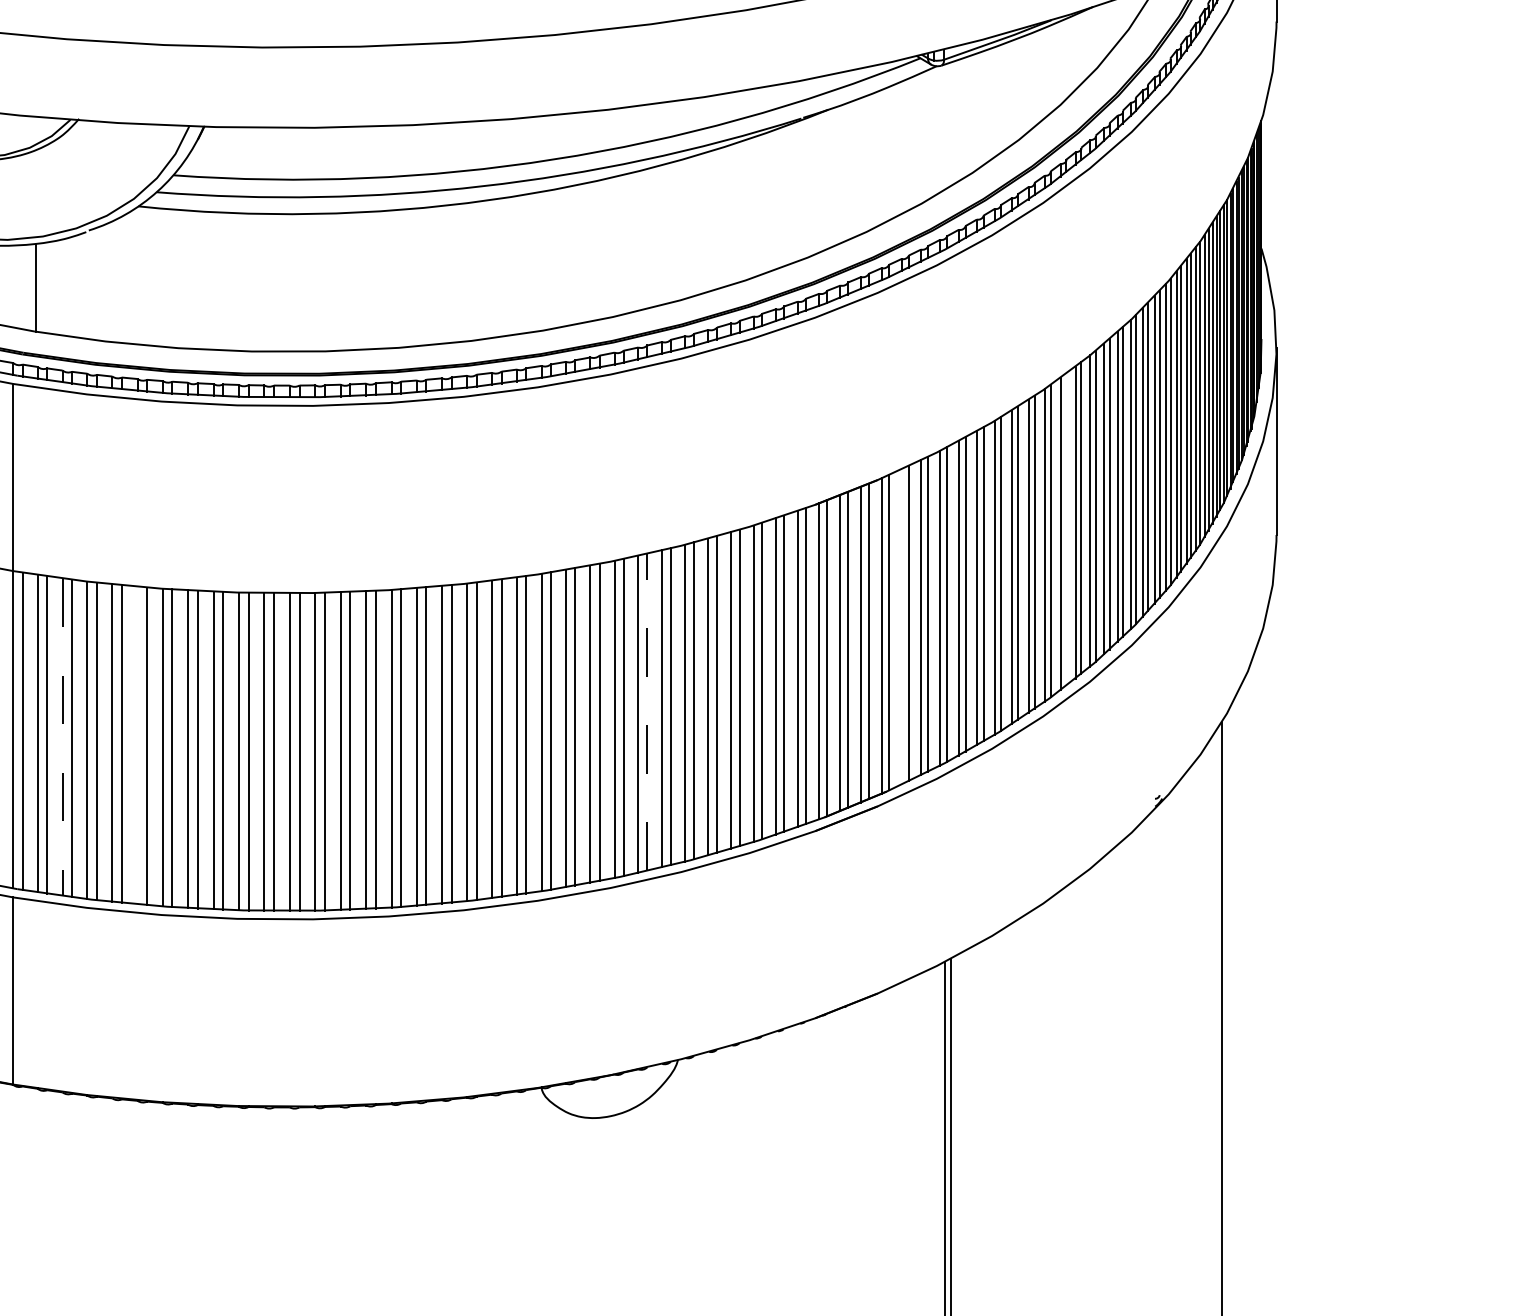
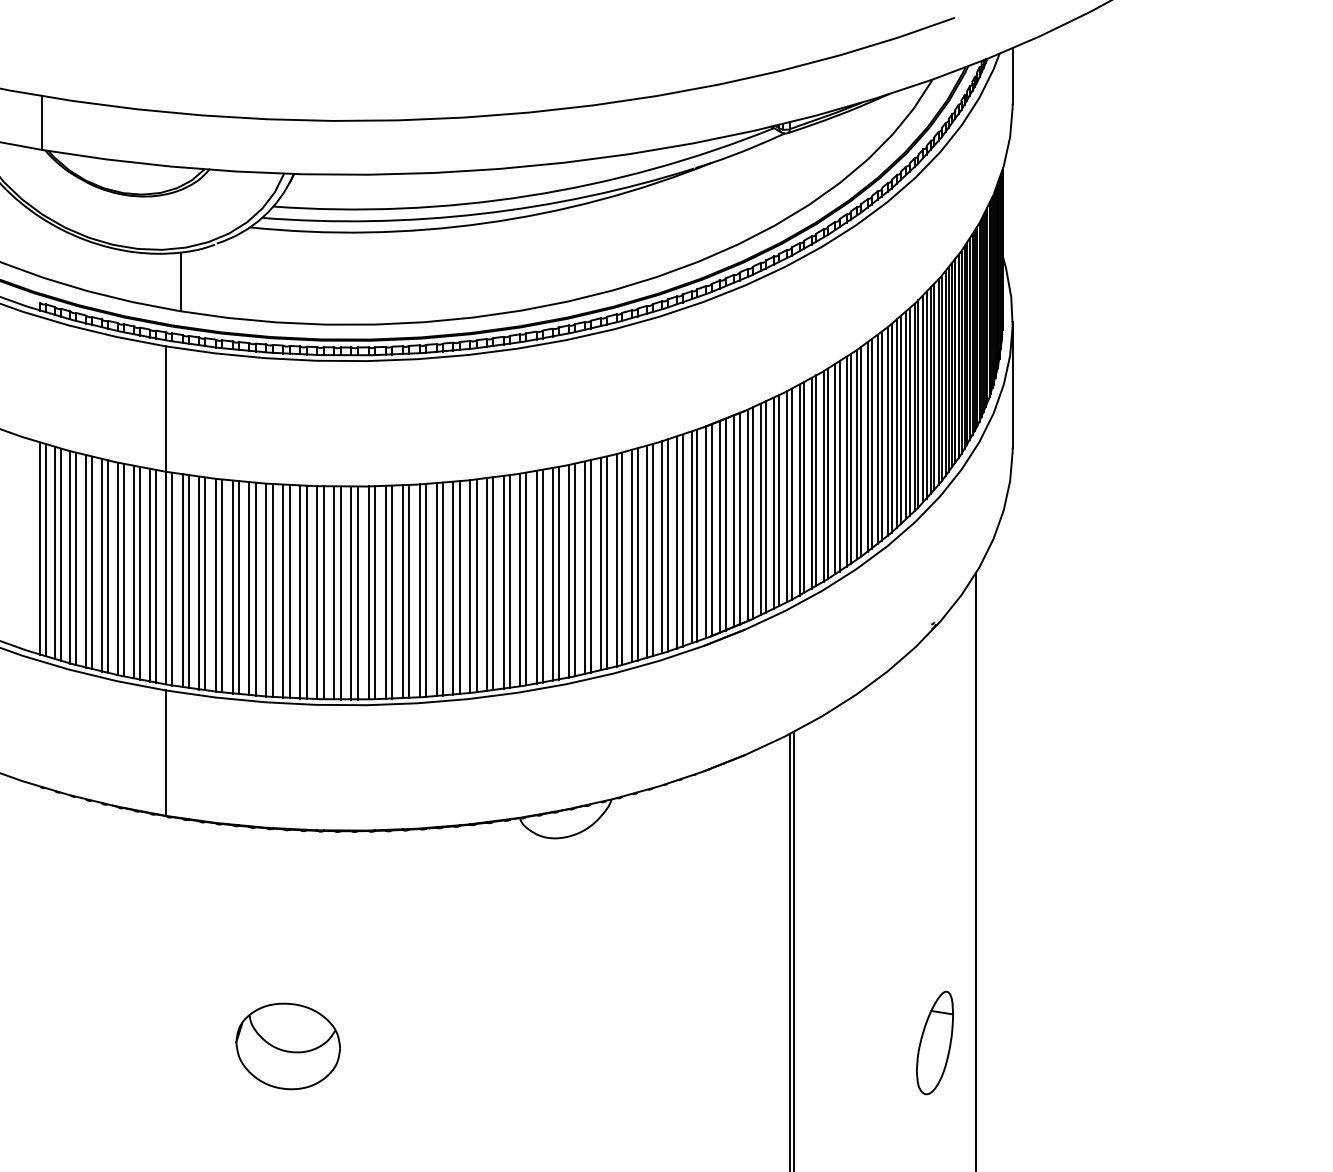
line: (1065, 528) -> (871, 443), added
line: (901, 627) -> (761, 509), added
line: (648, 712) -> (591, 566), dashed -> solid
line: (63, 737) -> (199, 583), dashed -> solid
line: (137, 745) -> (249, 588), added

